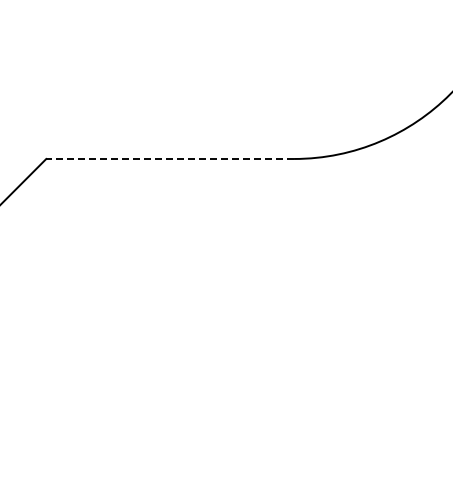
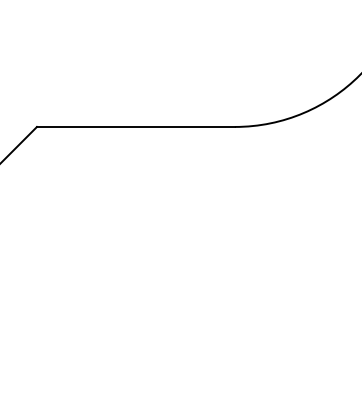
line: (170, 158) -> (136, 126), dashed -> solid

